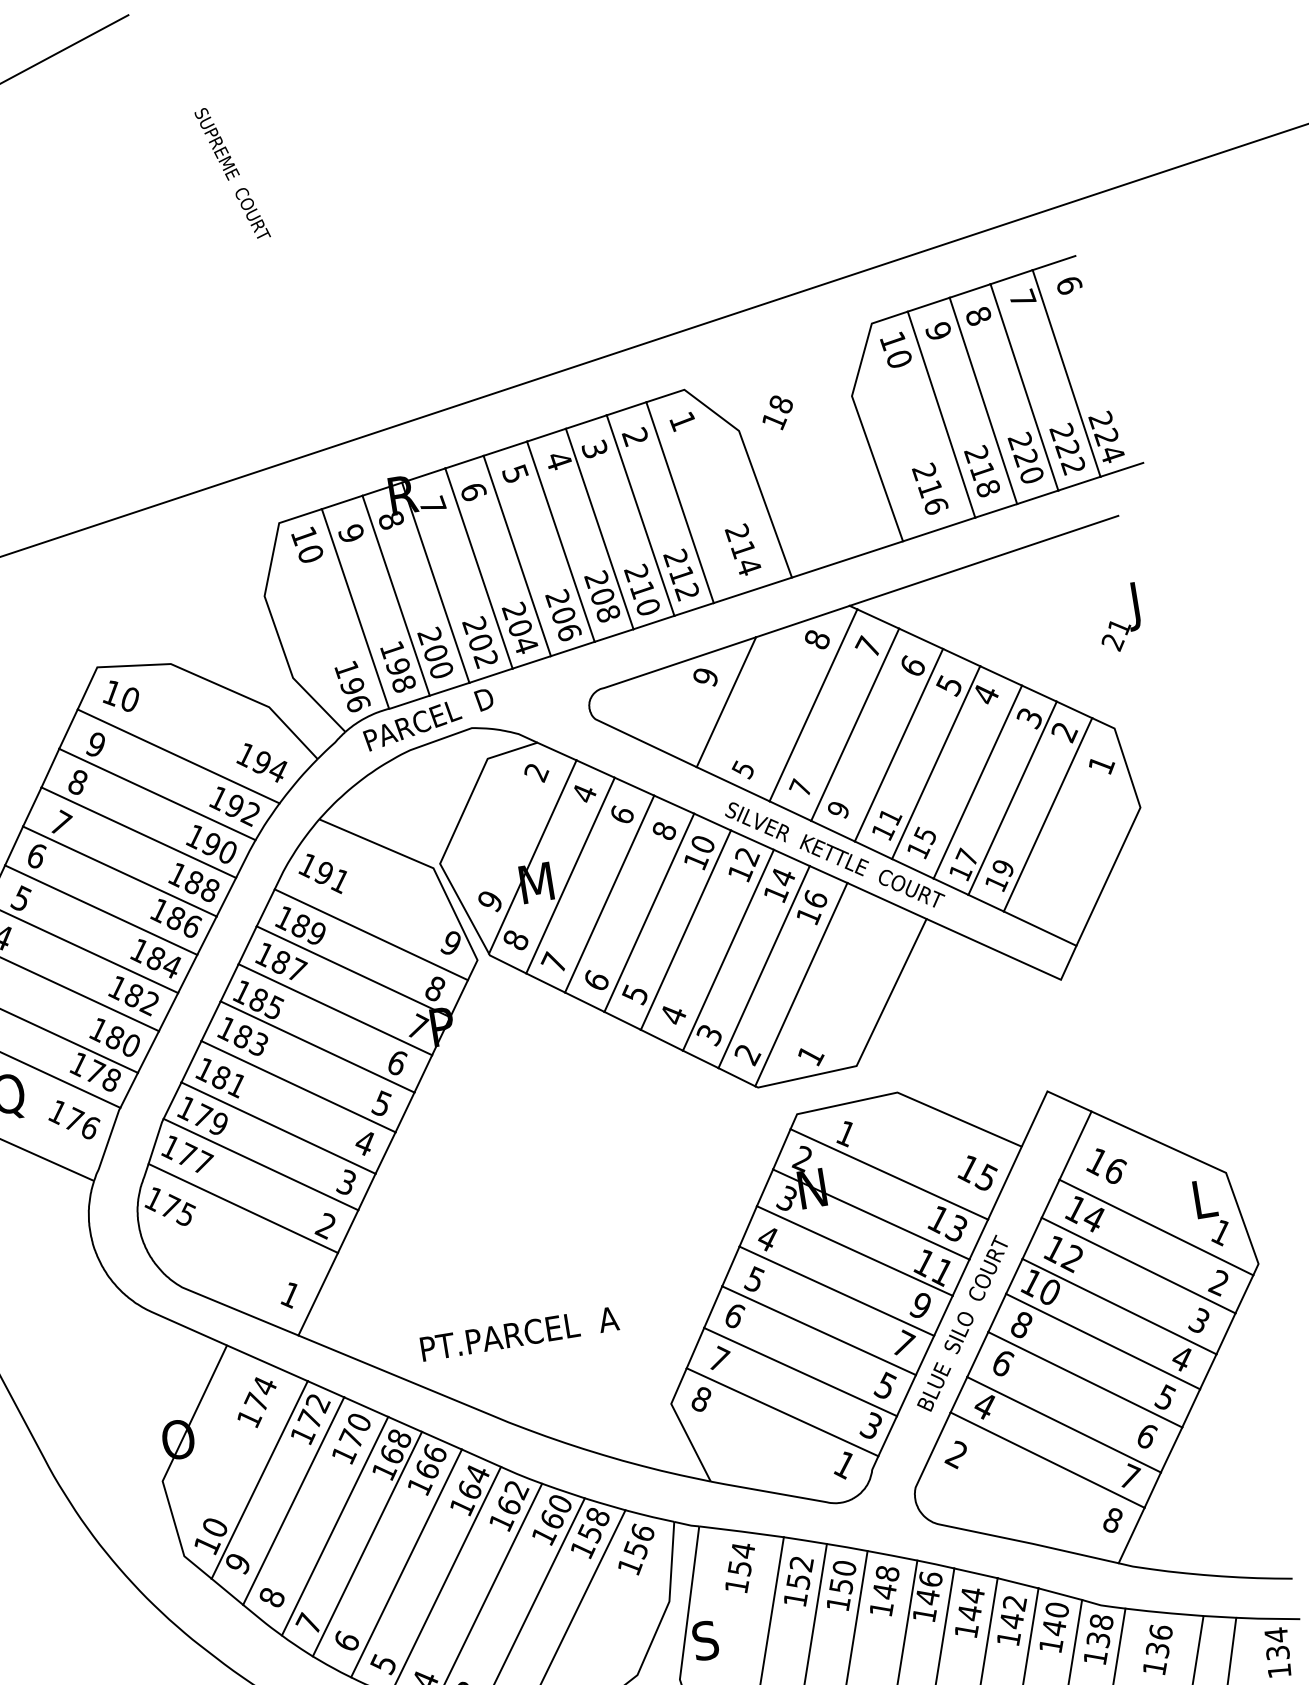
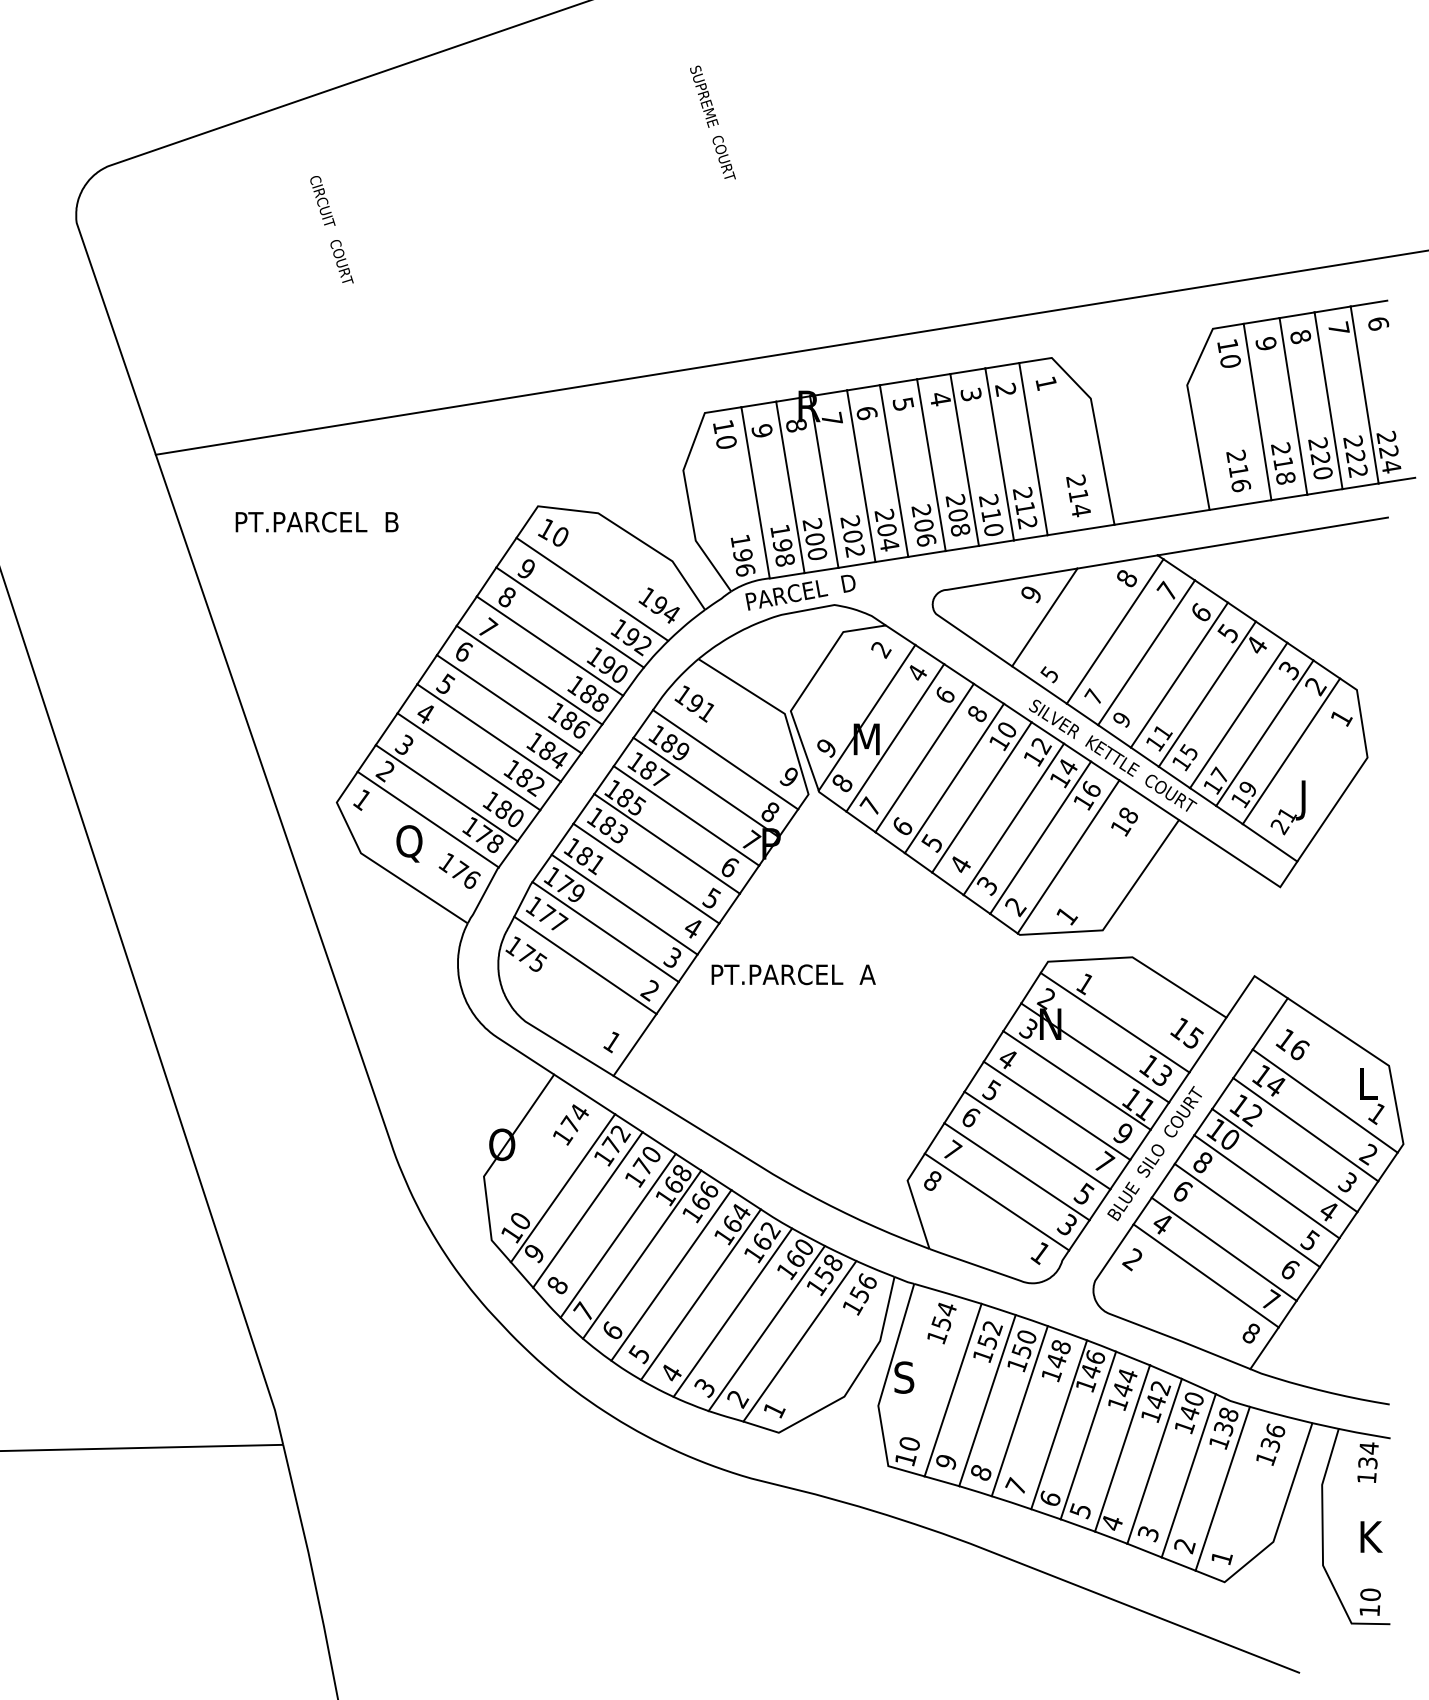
text: (777, 412) -> (1124, 821), moved
text: (1118, 617) -> (1287, 807), moved
text: (519, 1333) -> (793, 974), moved

